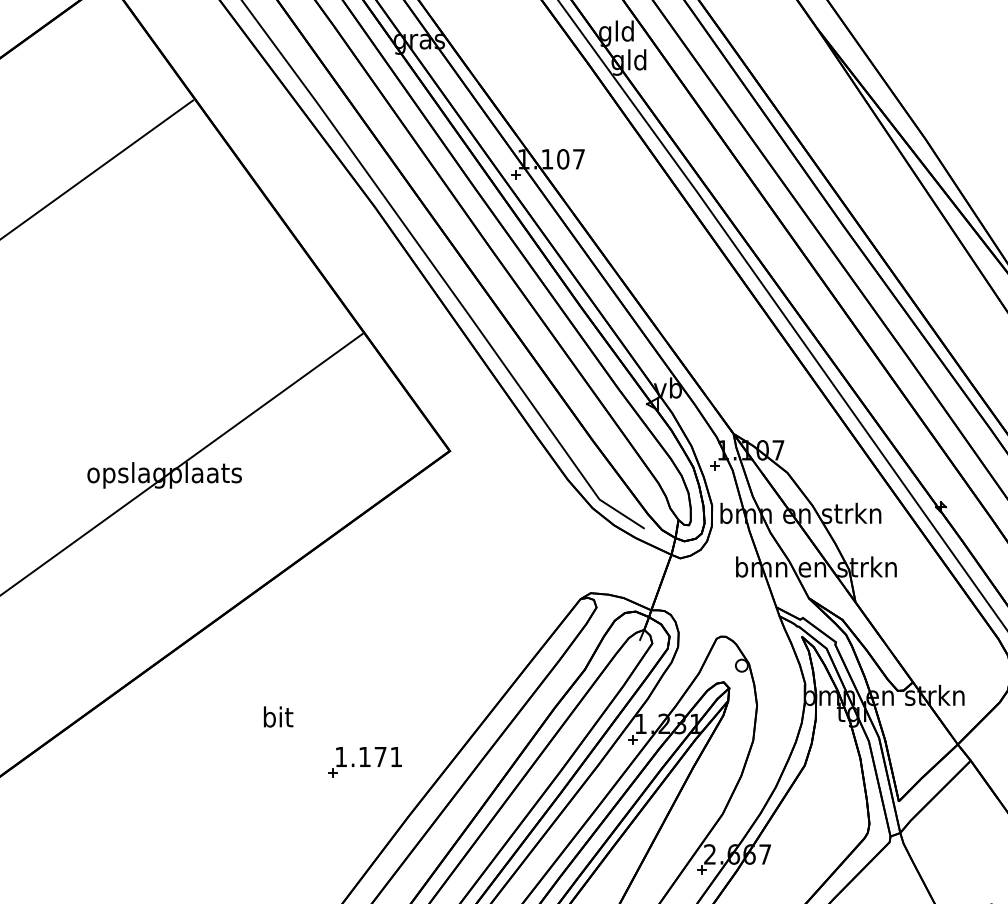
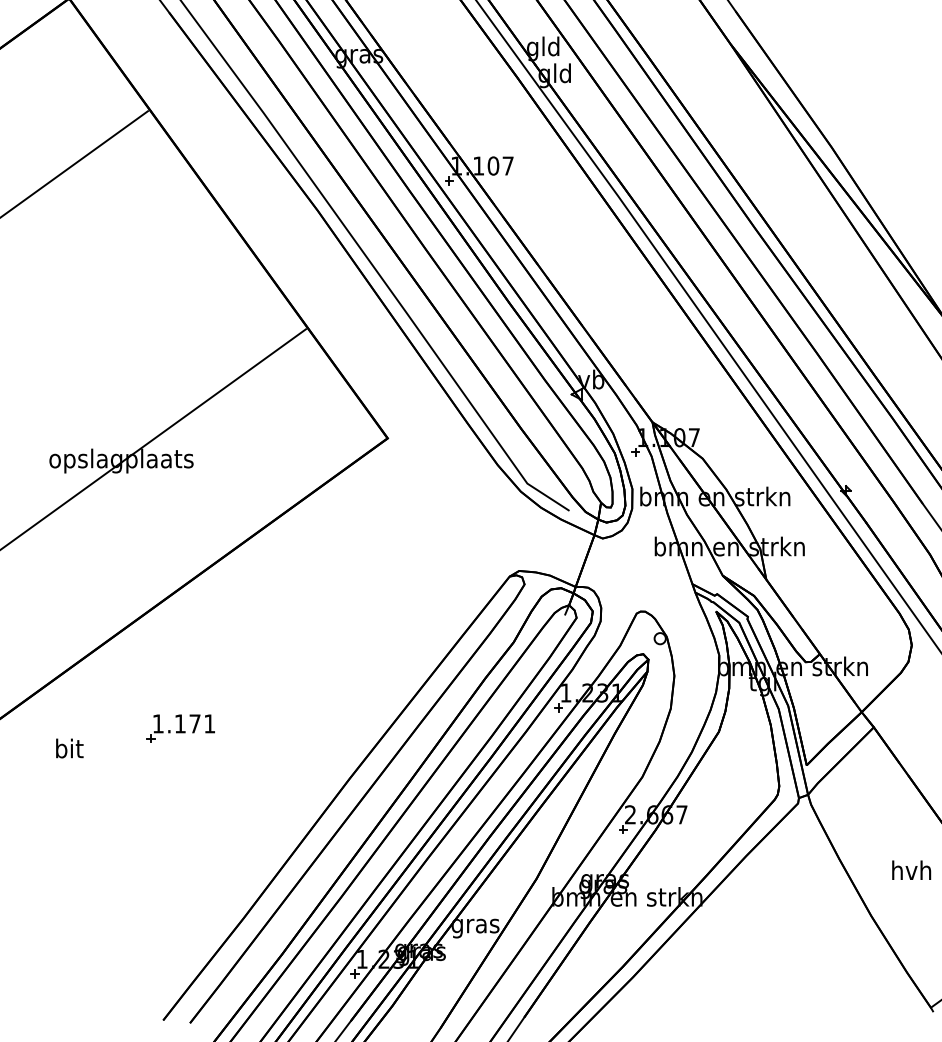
text: (278, 716) -> (69, 748), moved
part: (365, 761) -> (180, 728), moved

